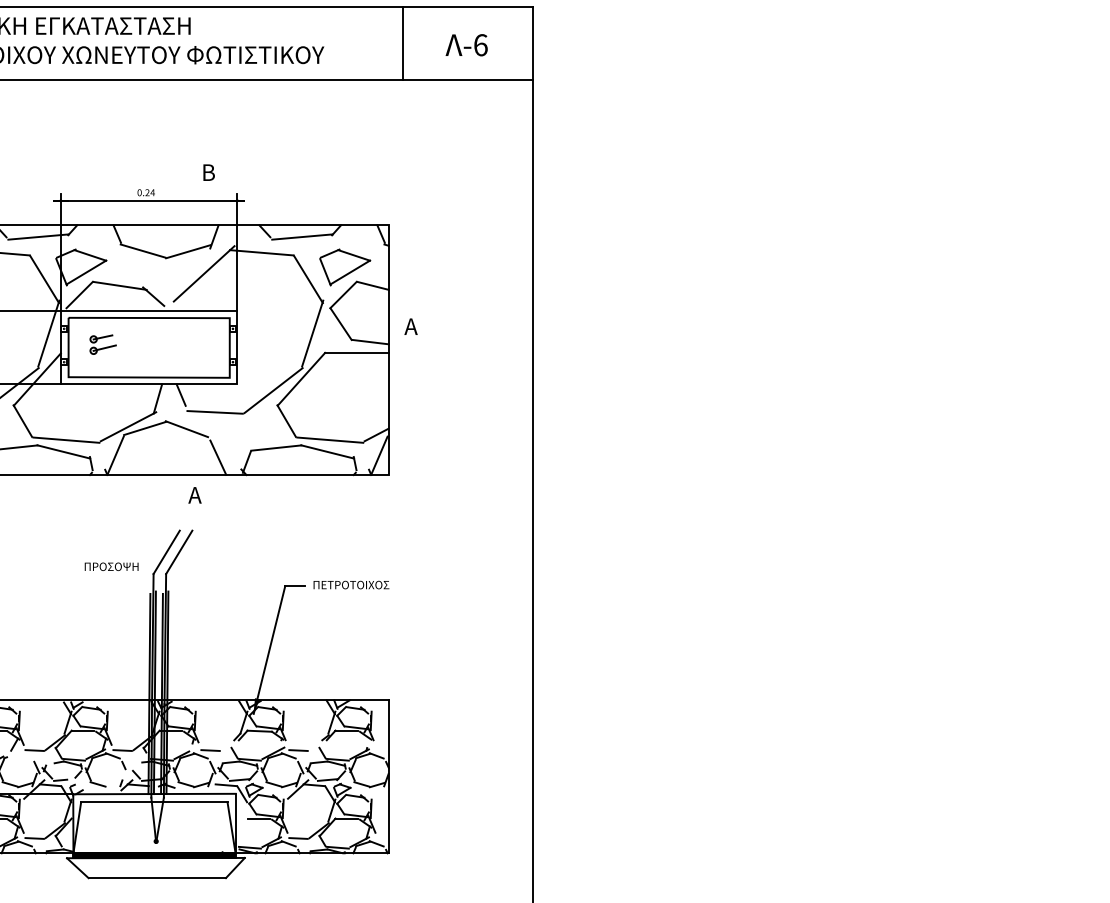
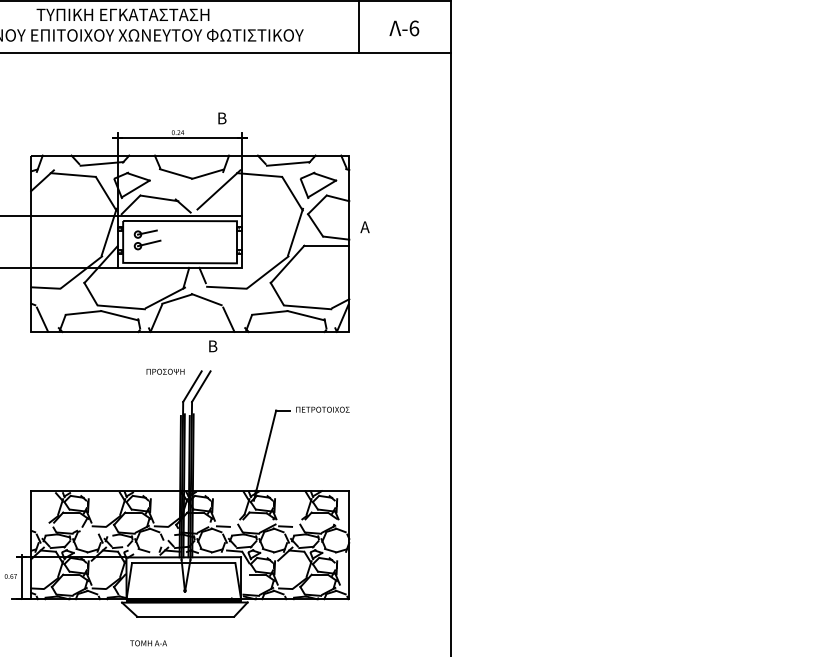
part: (103, 344) -> (147, 239), size x1.43
text: (195, 495) -> (212, 346), A -> B
text: (111, 566) -> (165, 371), moved

